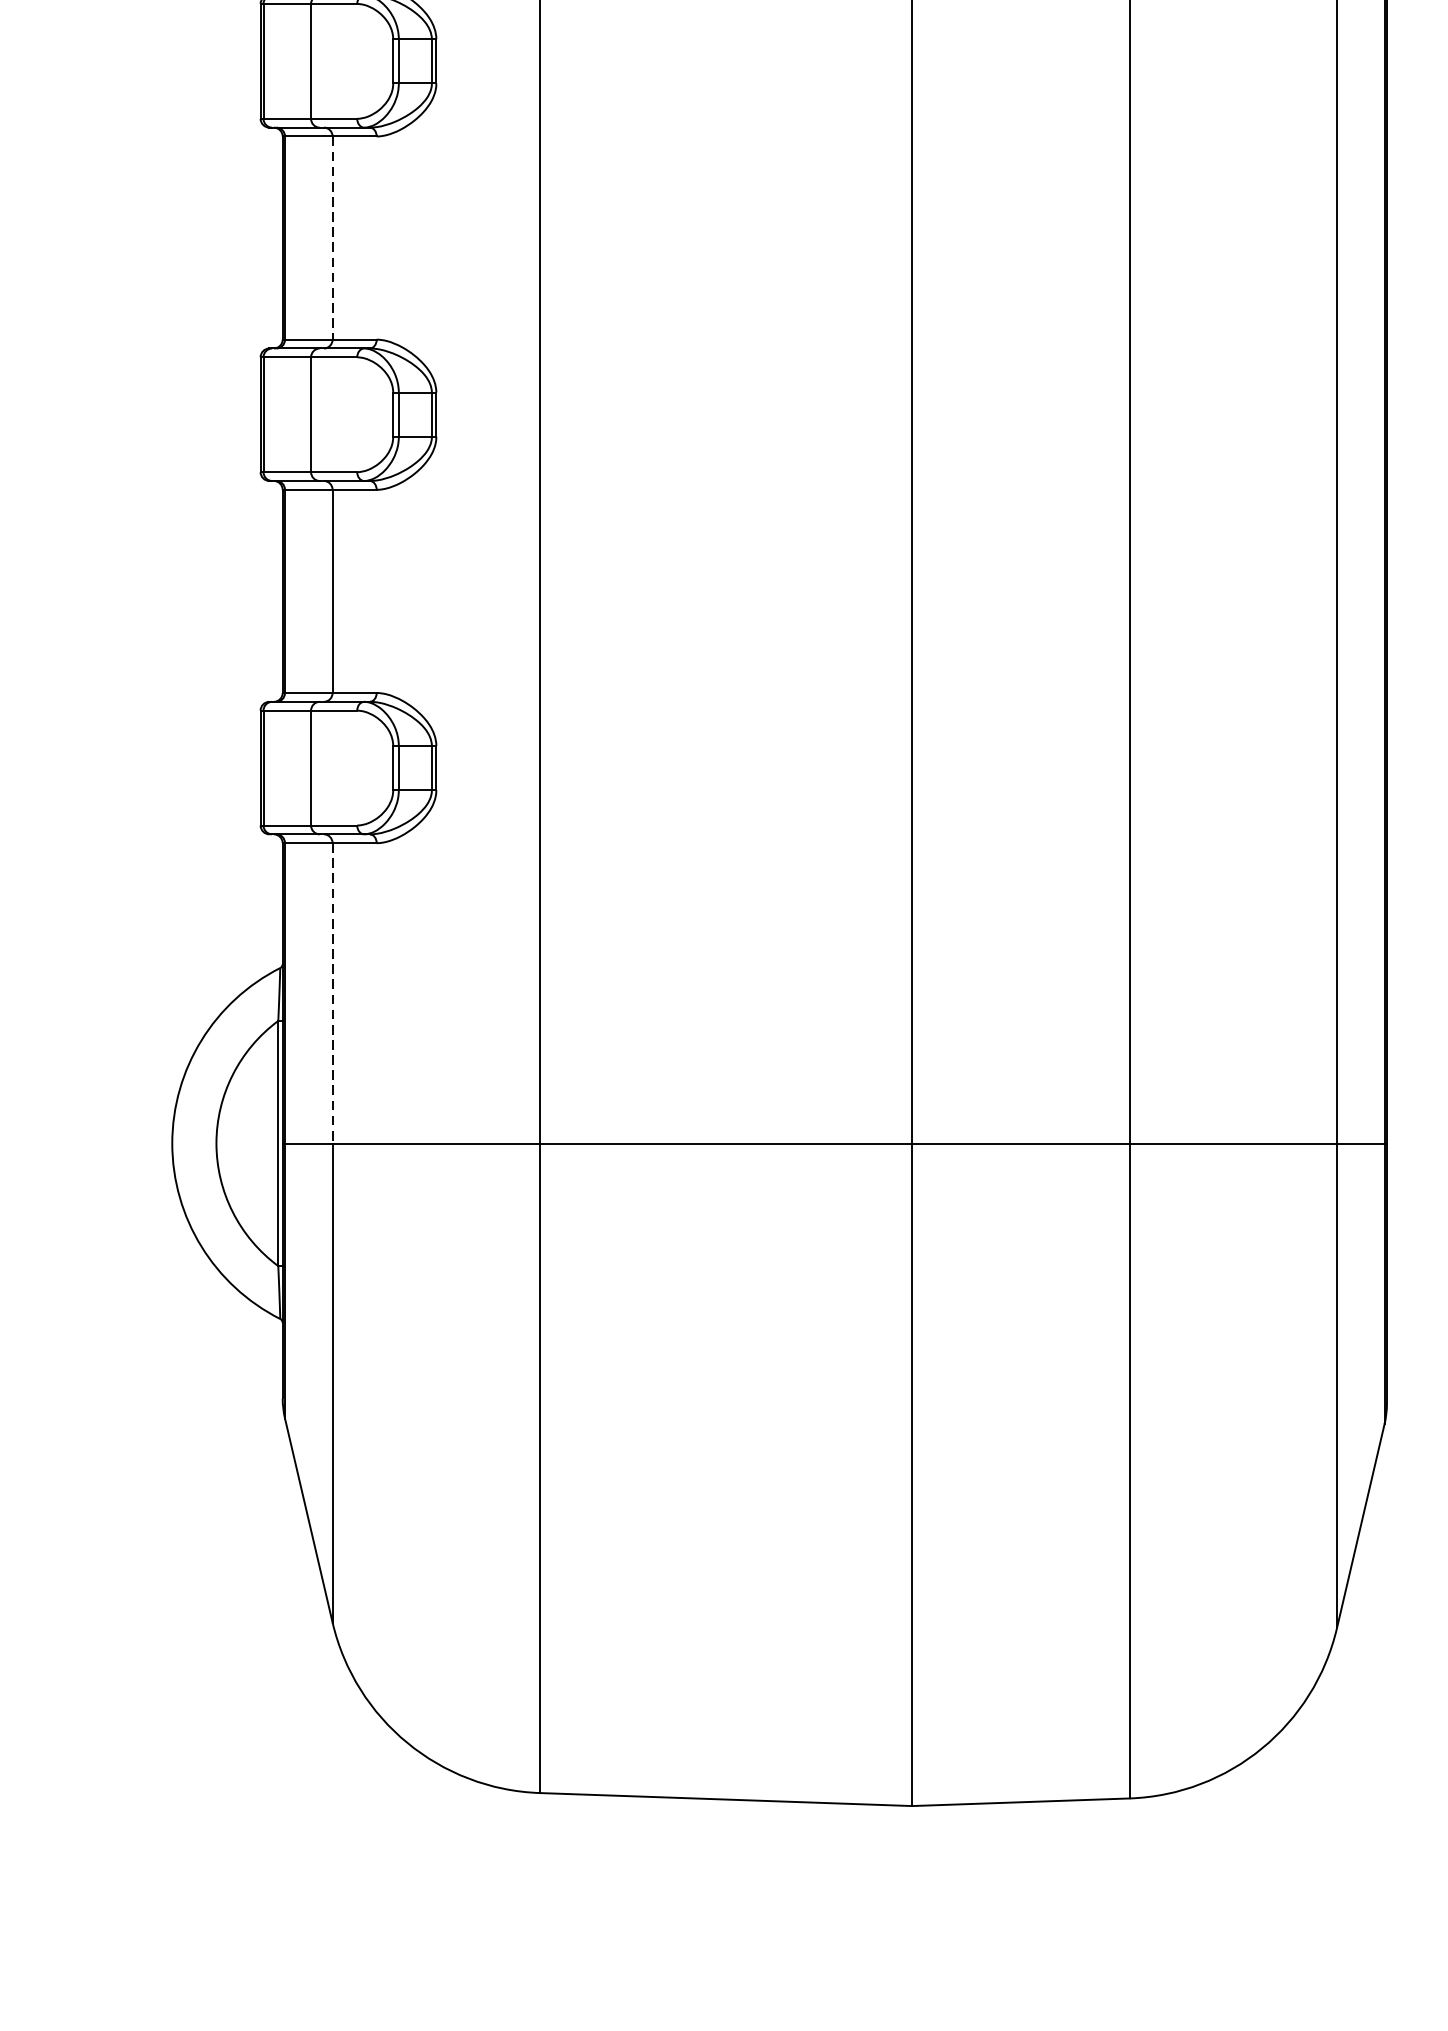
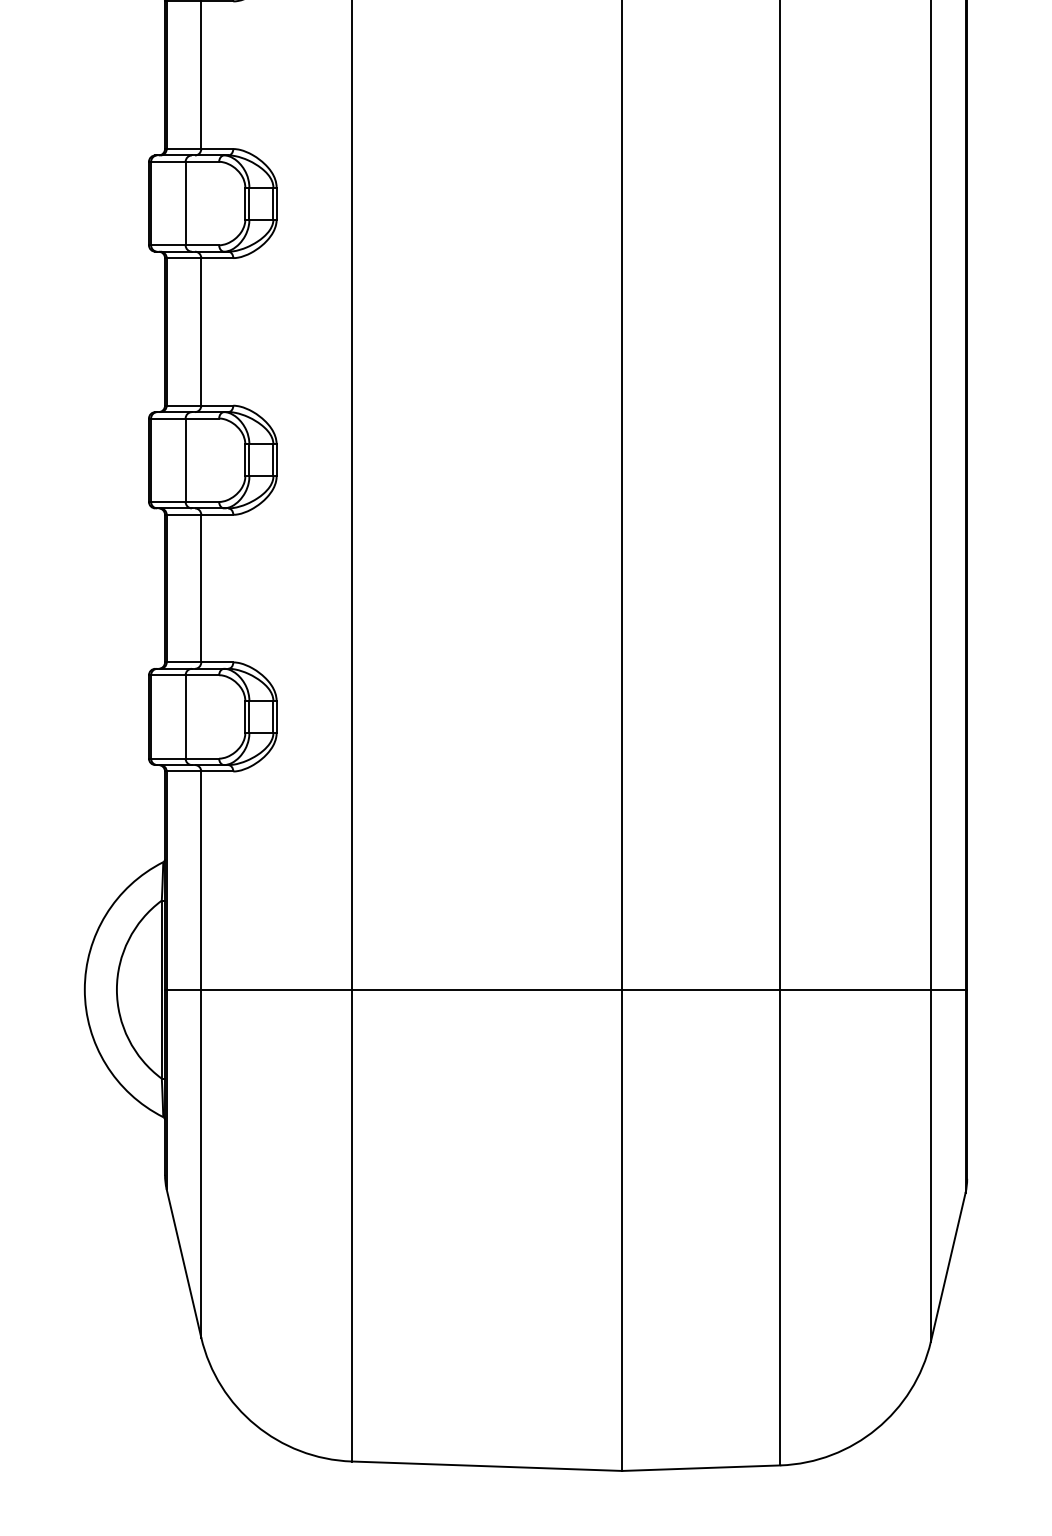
line: (332, 237) -> (201, 331), dashed -> solid
line: (332, 994) -> (201, 881), dashed -> solid

